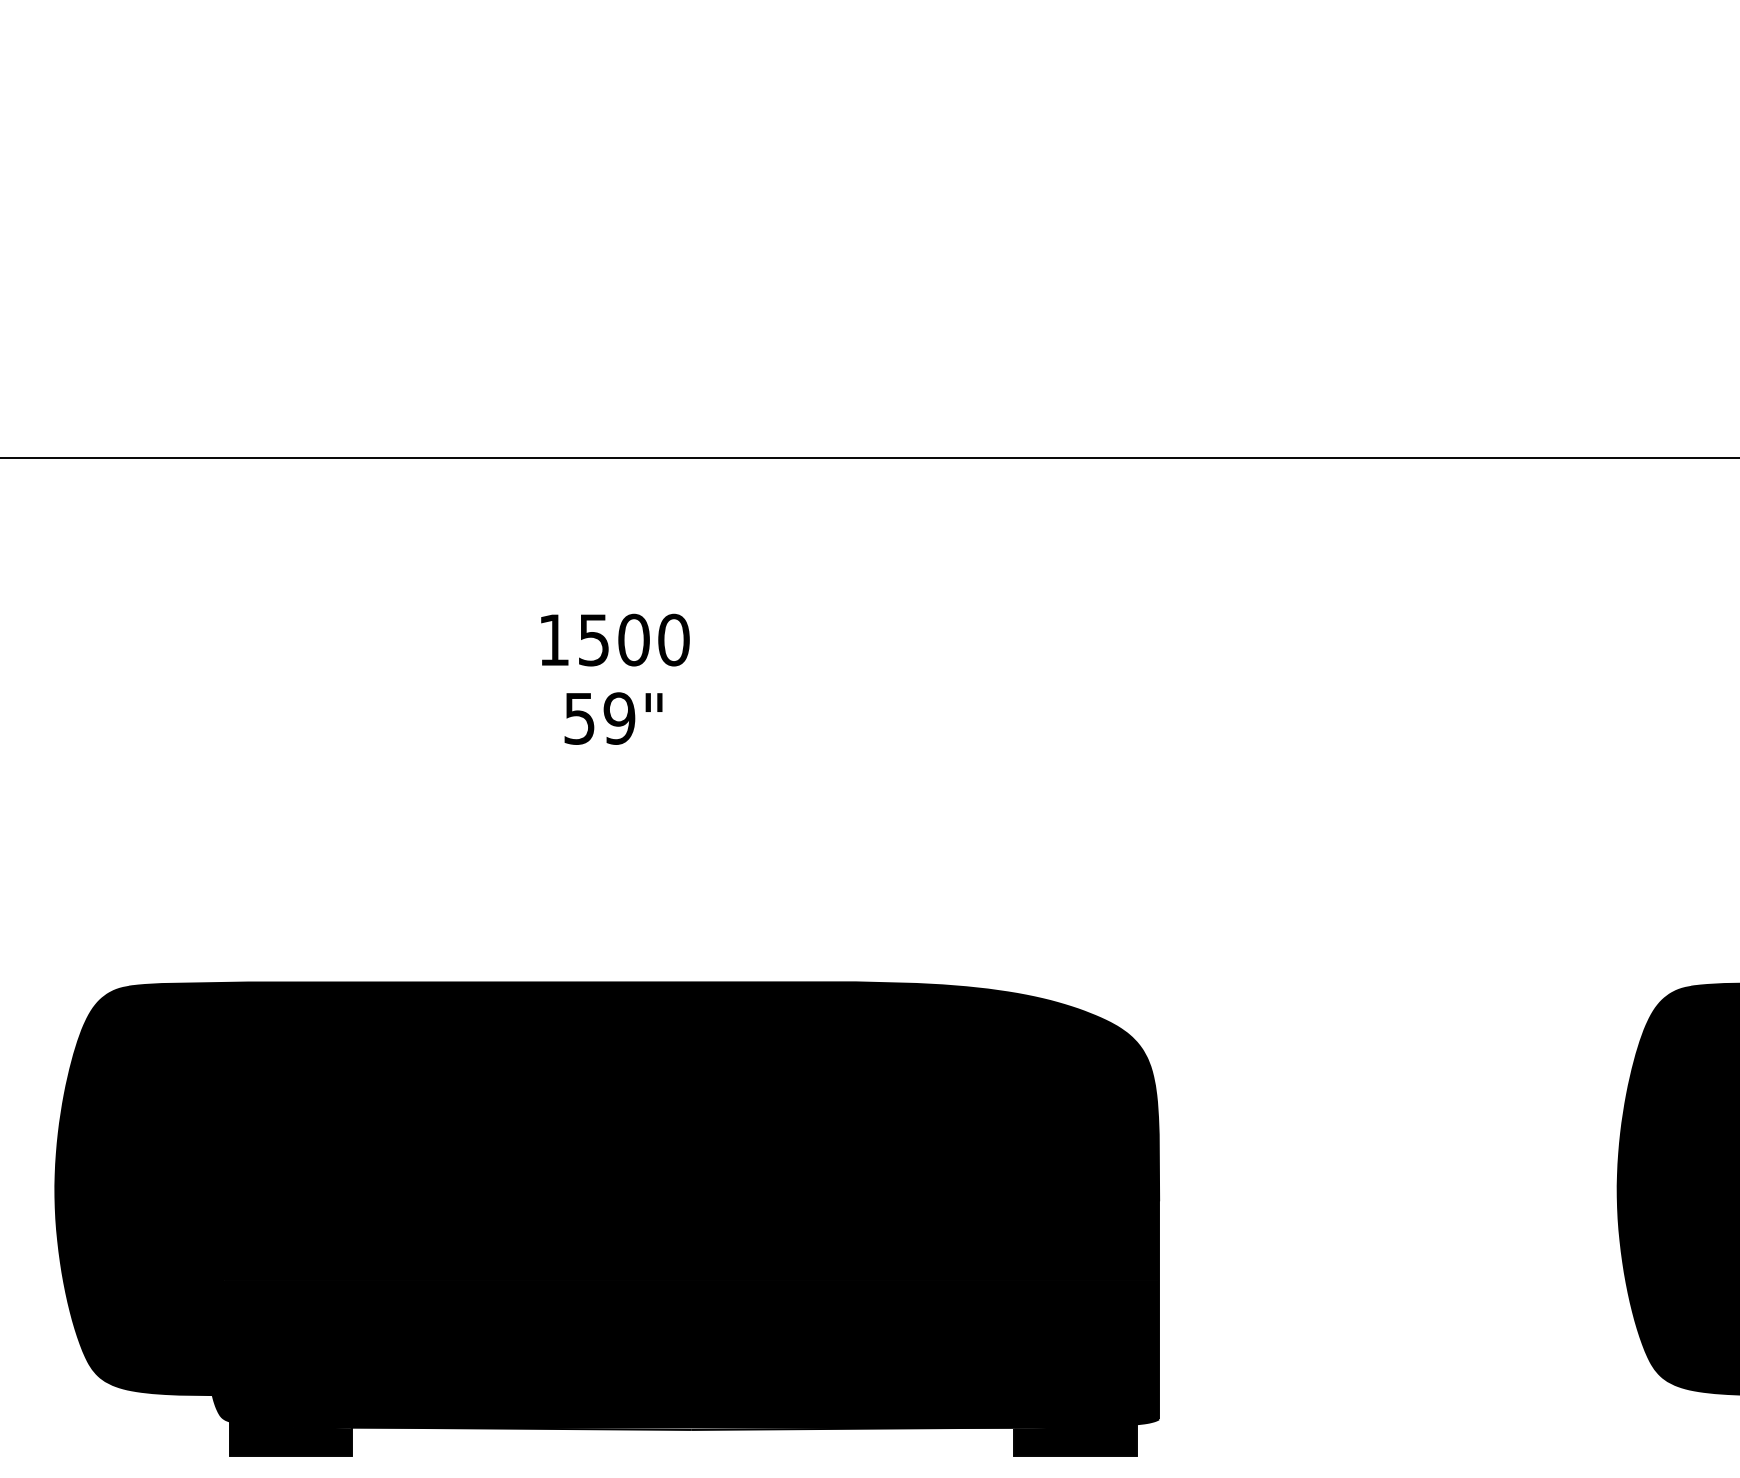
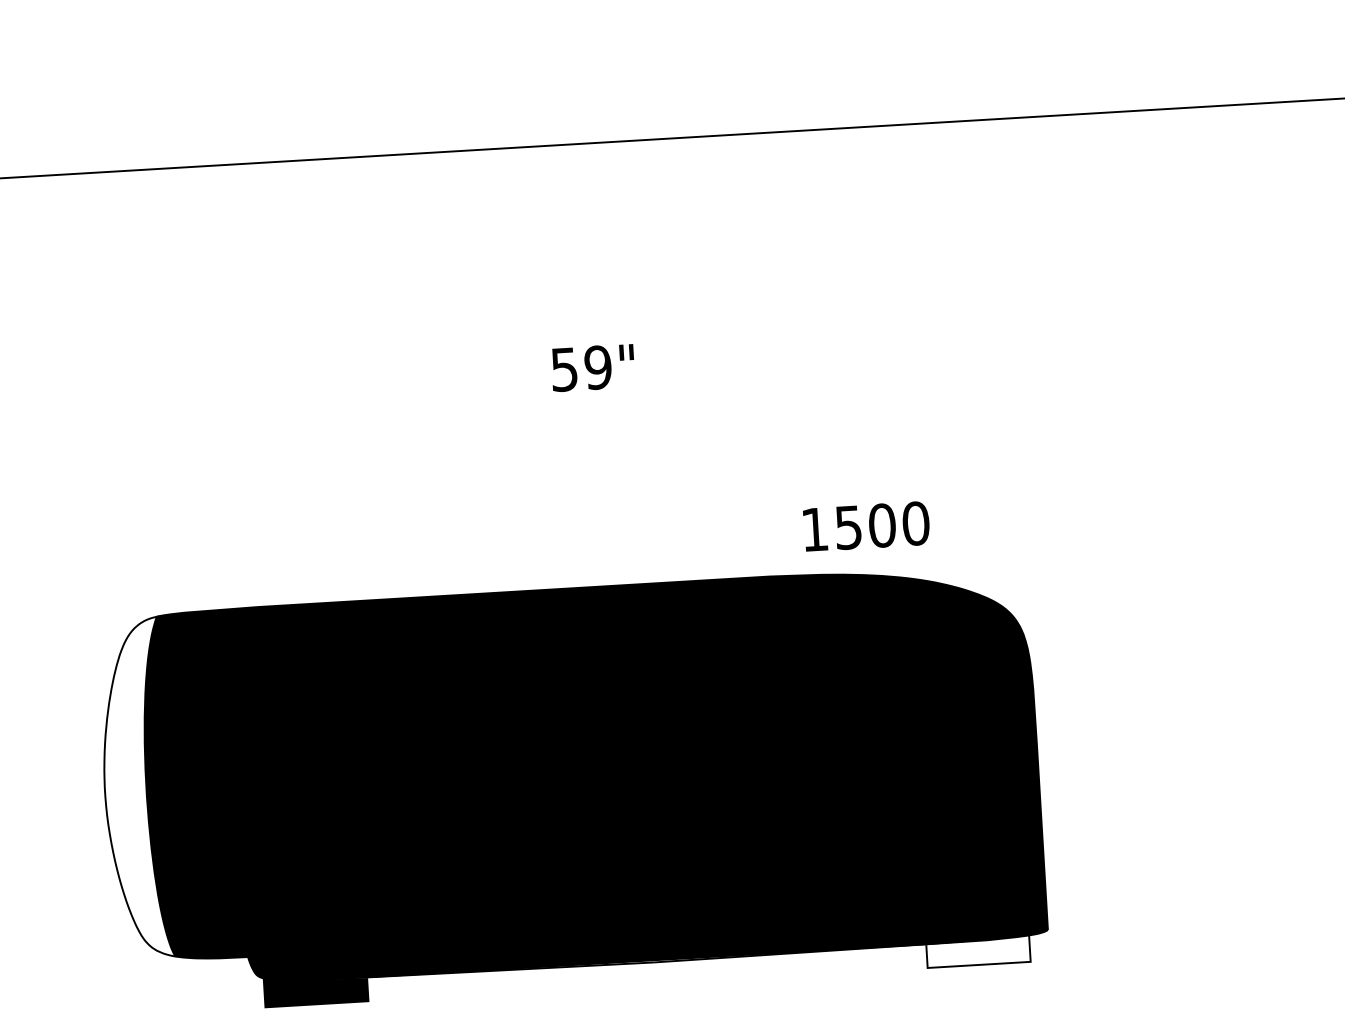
text: (615, 639) -> (866, 526), moved
text: (613, 718) -> (593, 367), moved
fill: (91, 1187) -> (135, 787), removed
fill: (1075, 1439) -> (978, 951), removed

